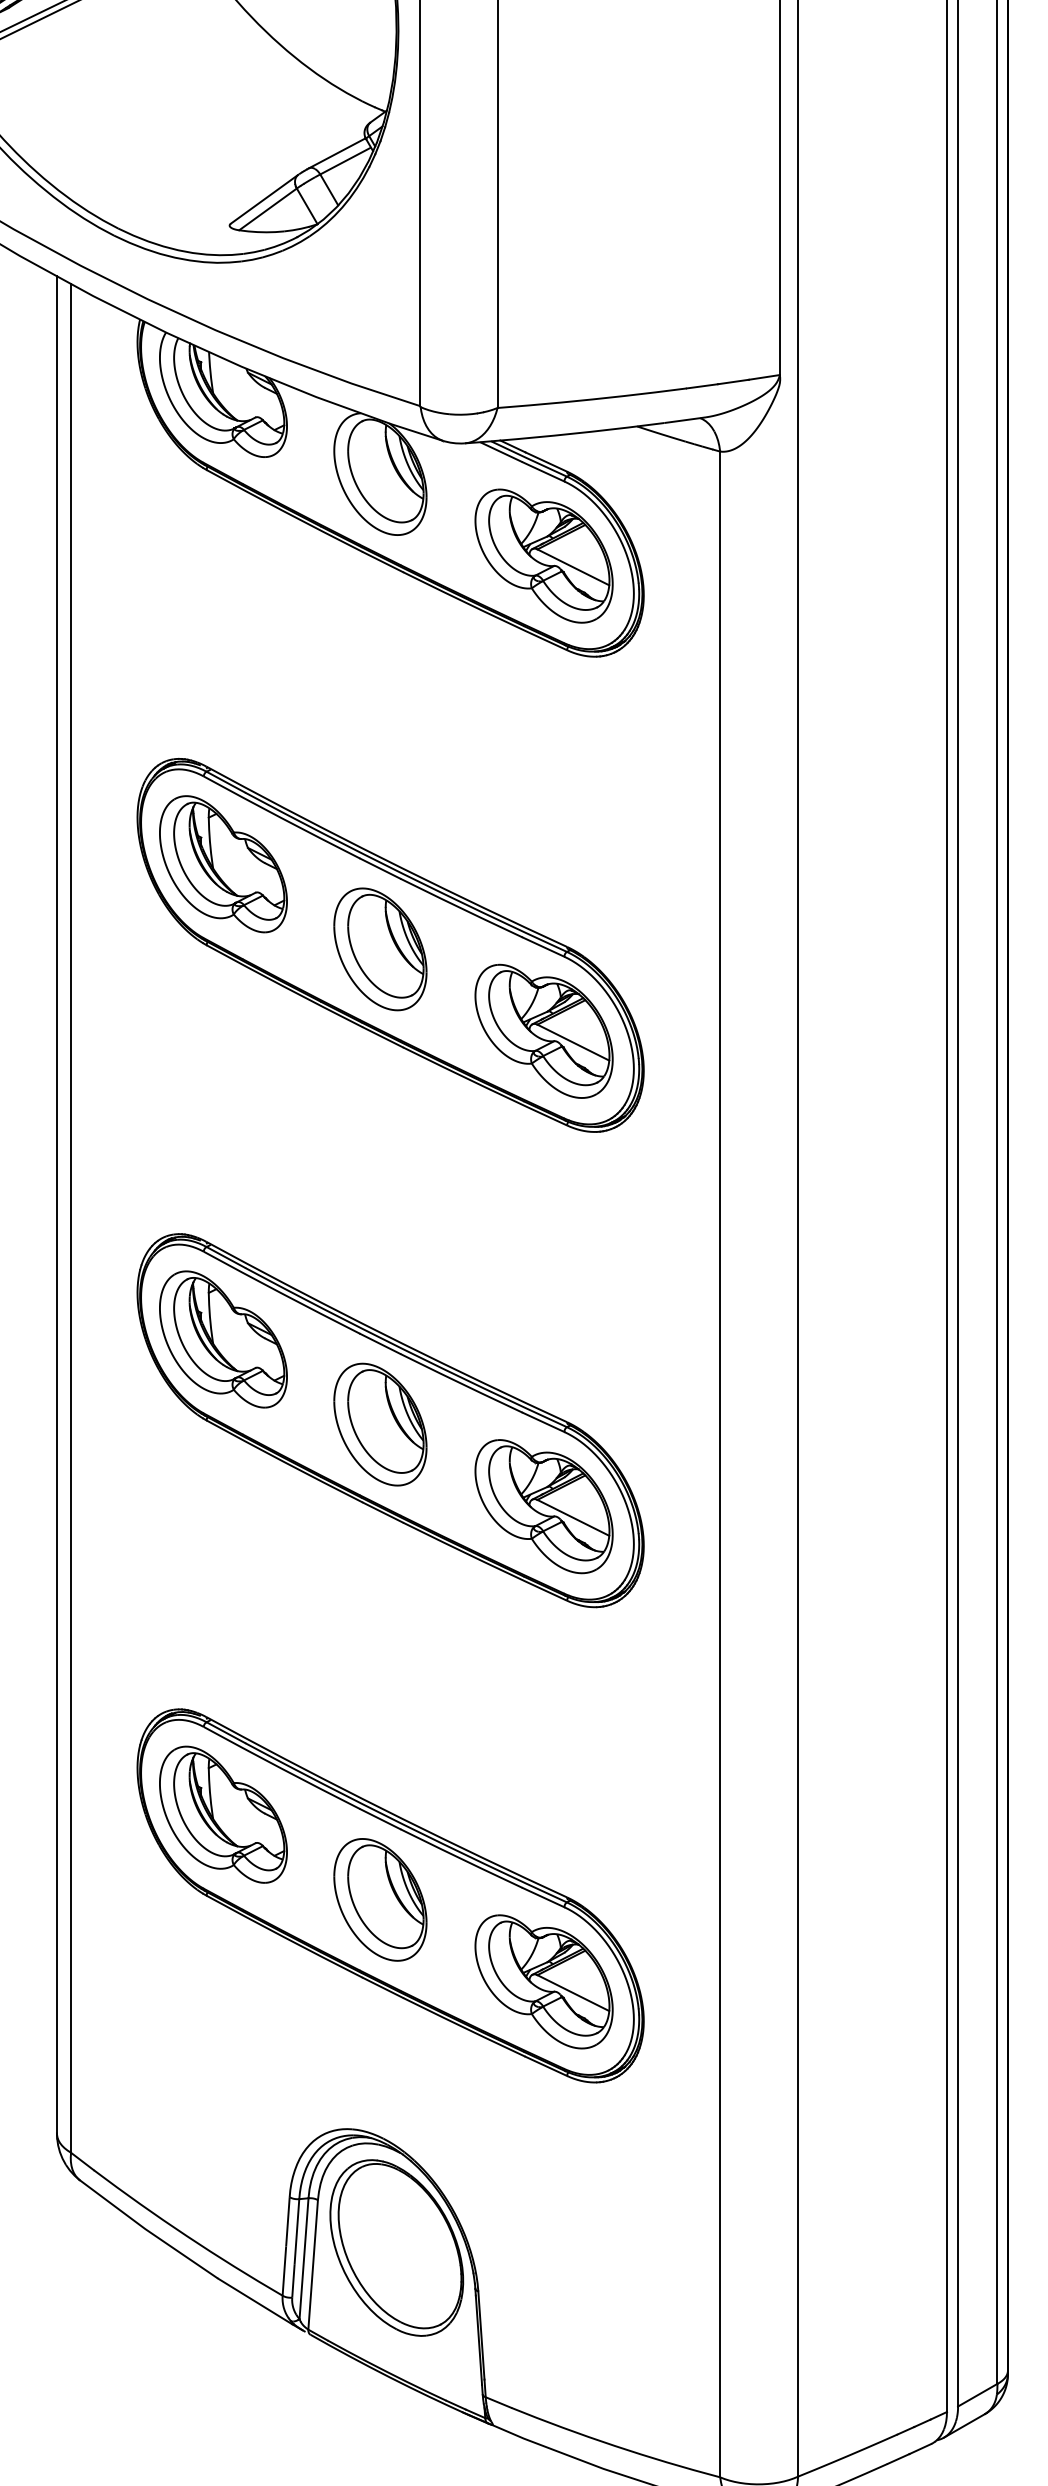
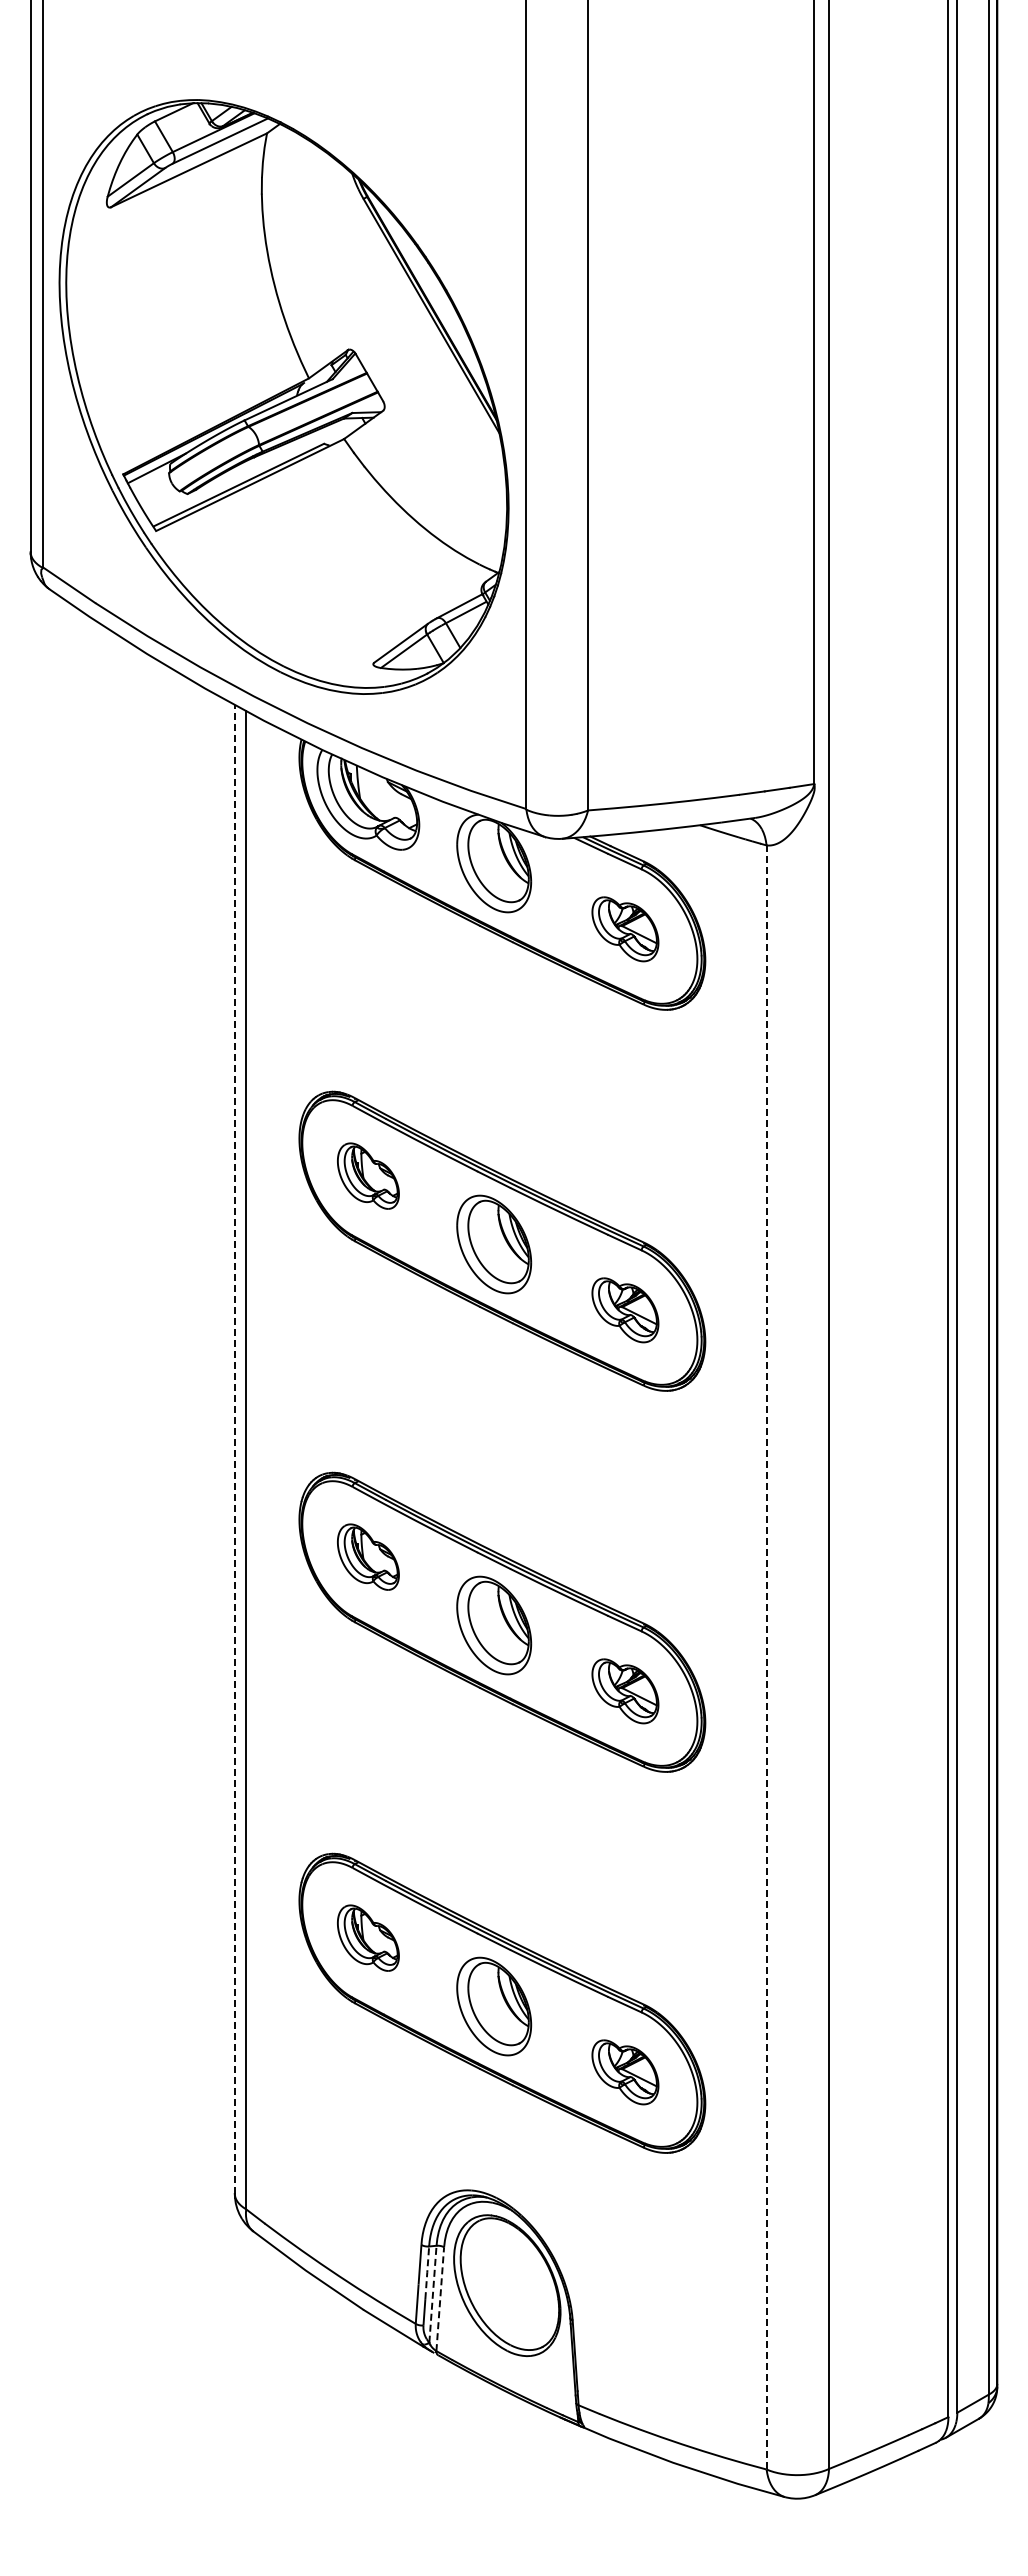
part: (544, 556) -> (625, 929), size x0.6
part: (223, 863) -> (368, 1175), size x0.6
part: (544, 1031) -> (625, 1310), size x0.6
line: (56, 1205) -> (234, 1449), solid -> dashed
part: (223, 1338) -> (368, 1556), size x0.6
line: (720, 1464) -> (766, 1657), solid -> dashed
part: (544, 1506) -> (625, 1691), size x0.6
part: (223, 1813) -> (368, 1937), size x0.6
part: (544, 1982) -> (625, 2072), size x0.6
line: (297, 2230) -> (427, 2271), solid -> dashed
line: (303, 2259) -> (432, 2294), solid -> dashed
line: (313, 2264) -> (440, 2298), solid -> dashed

